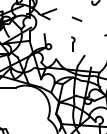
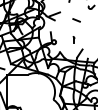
part: (73, 43) -> (73, 39), size x0.6

